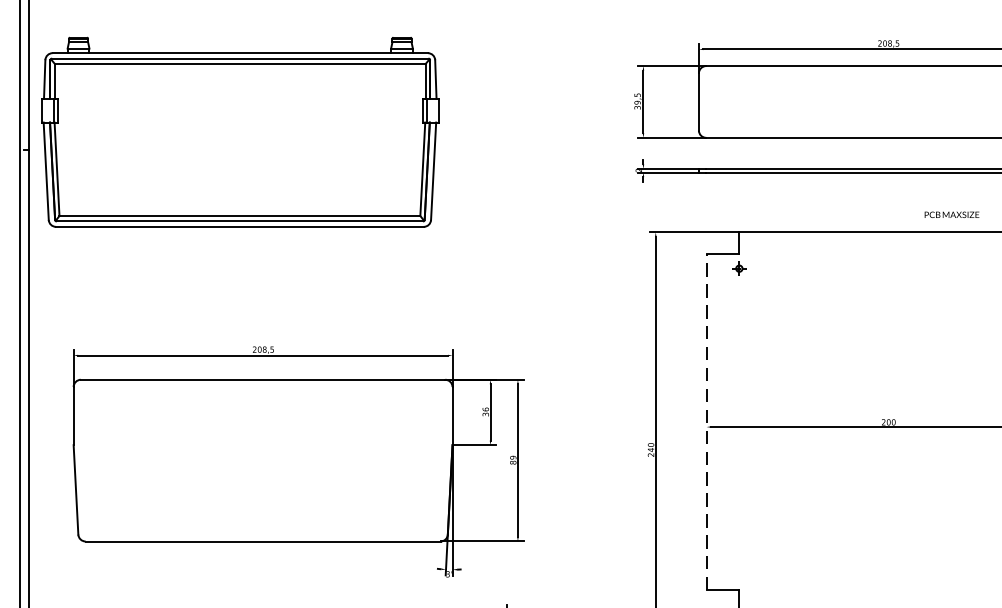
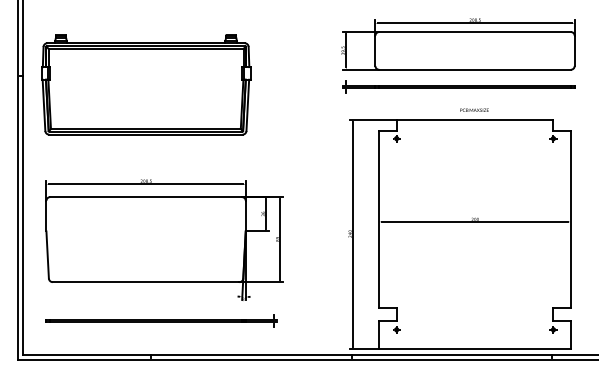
part: (241, 131) -> (146, 84), moved
text: (951, 213) -> (474, 109), moved
line: (706, 420) -> (379, 218), dashed -> solid

